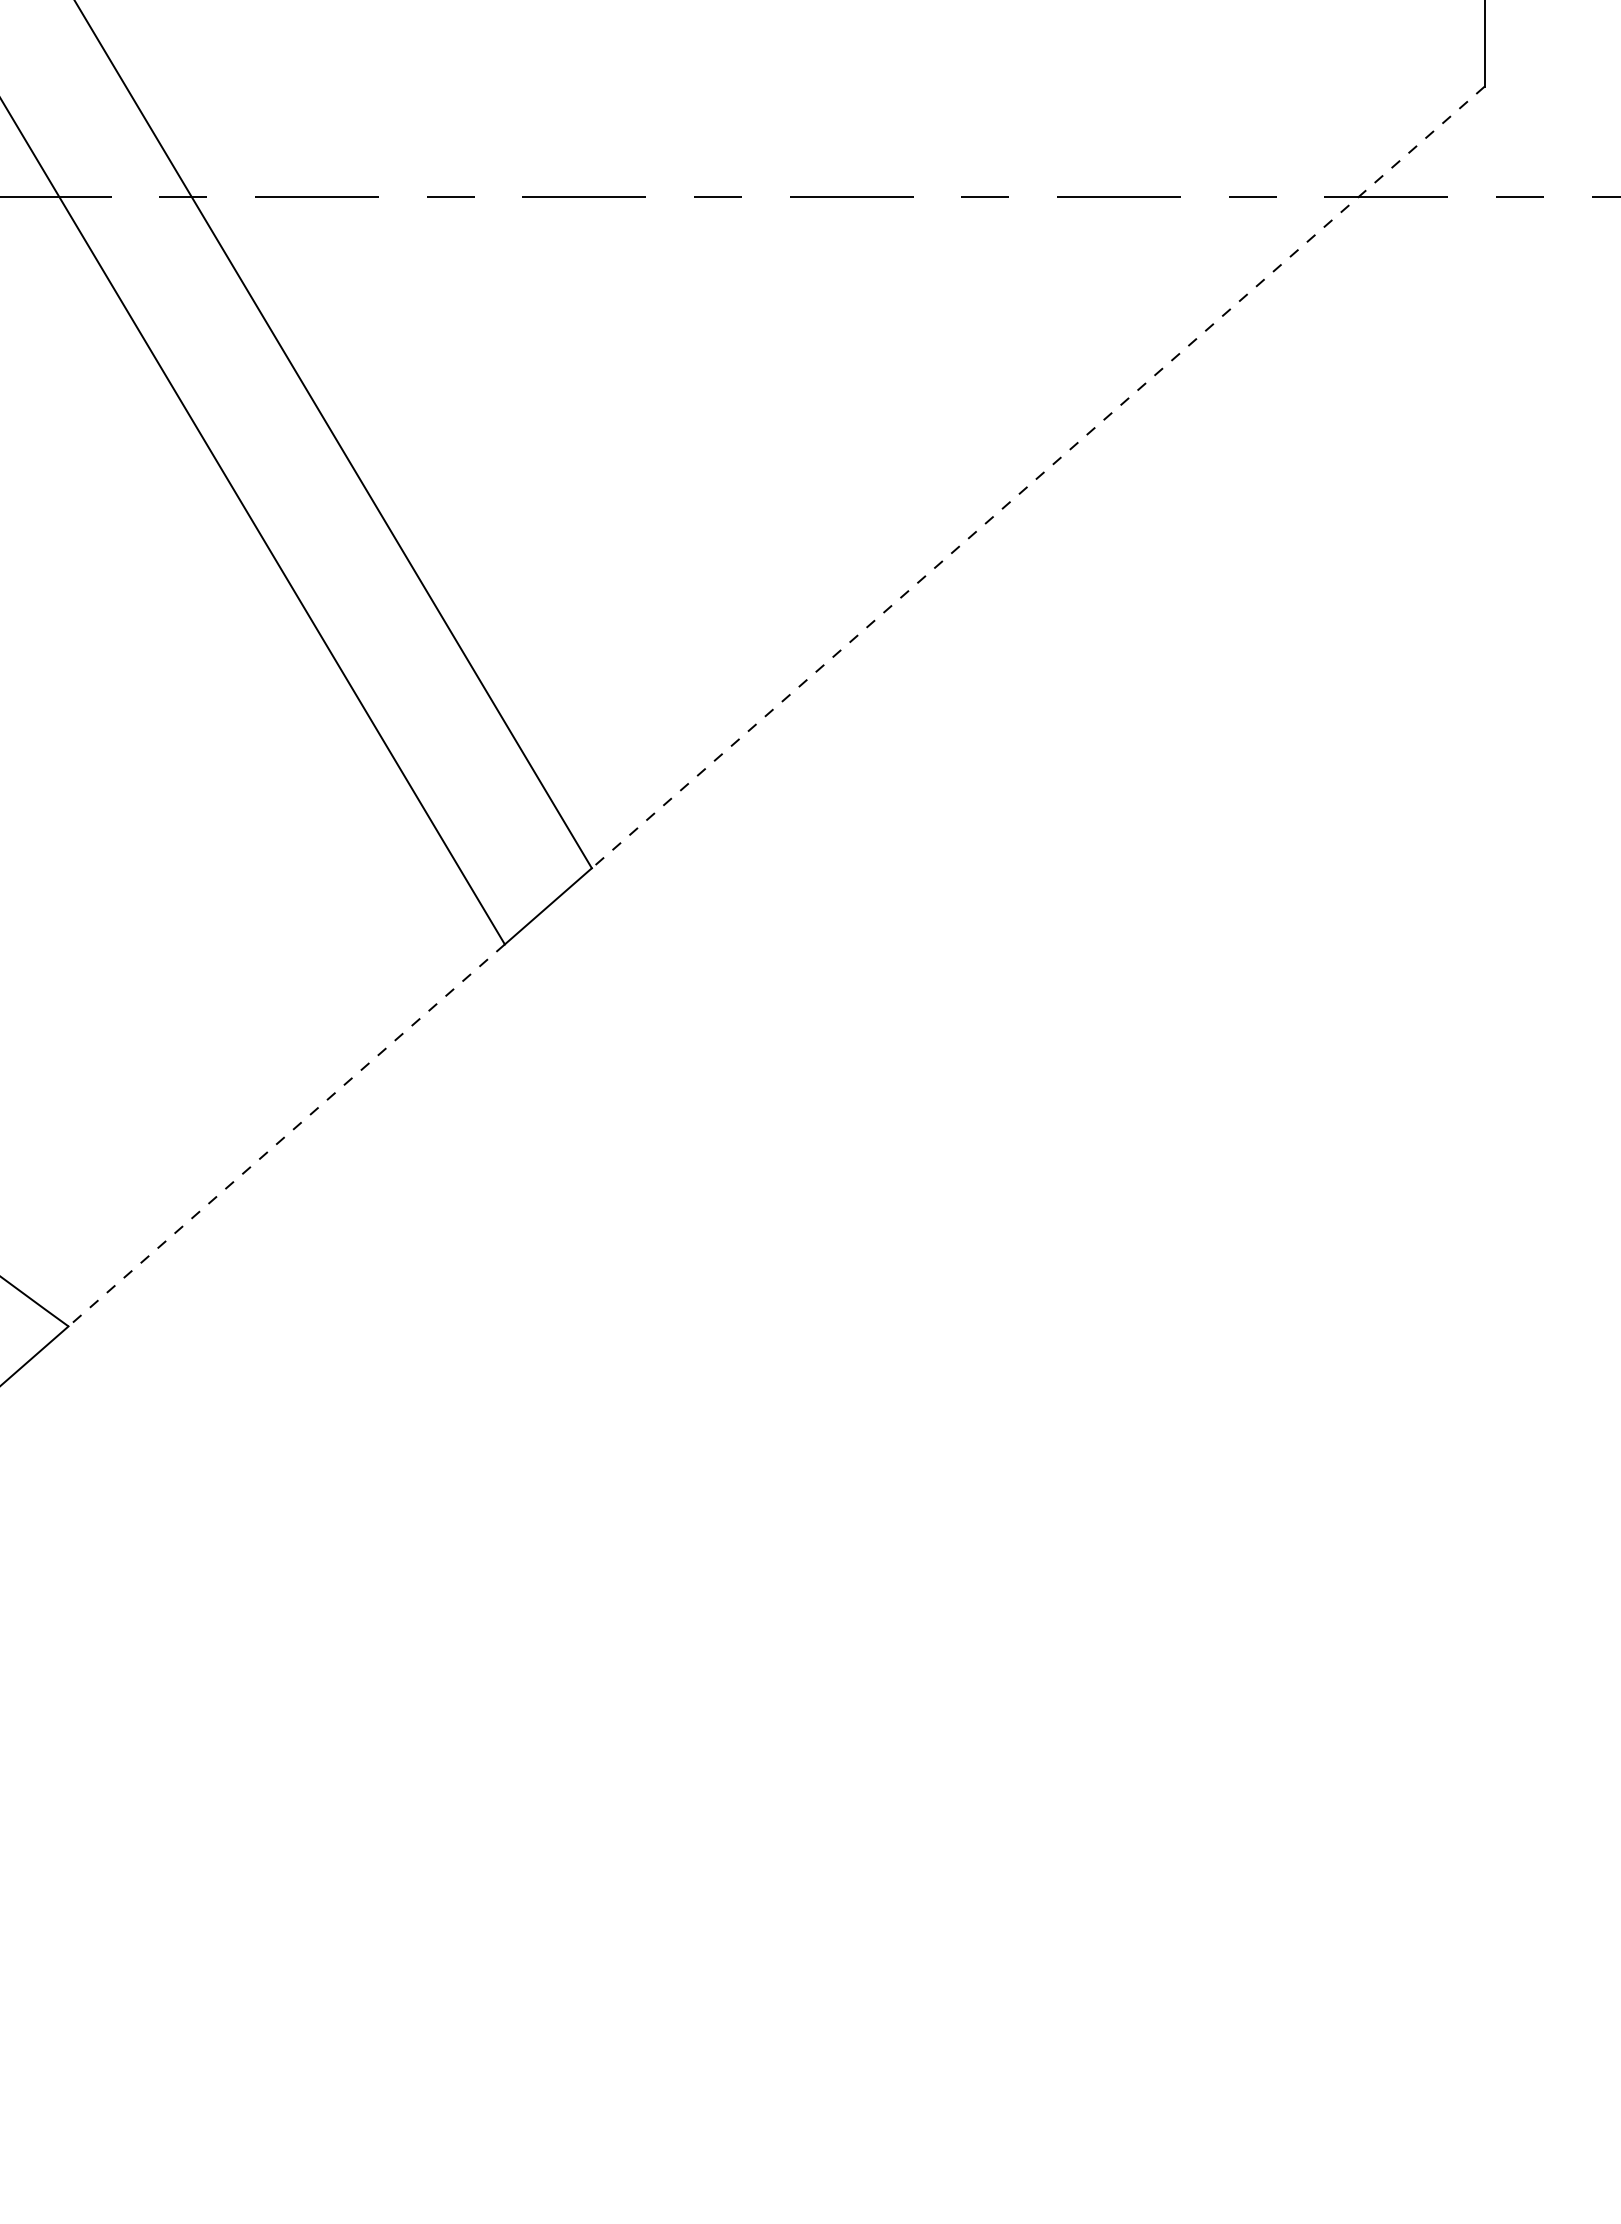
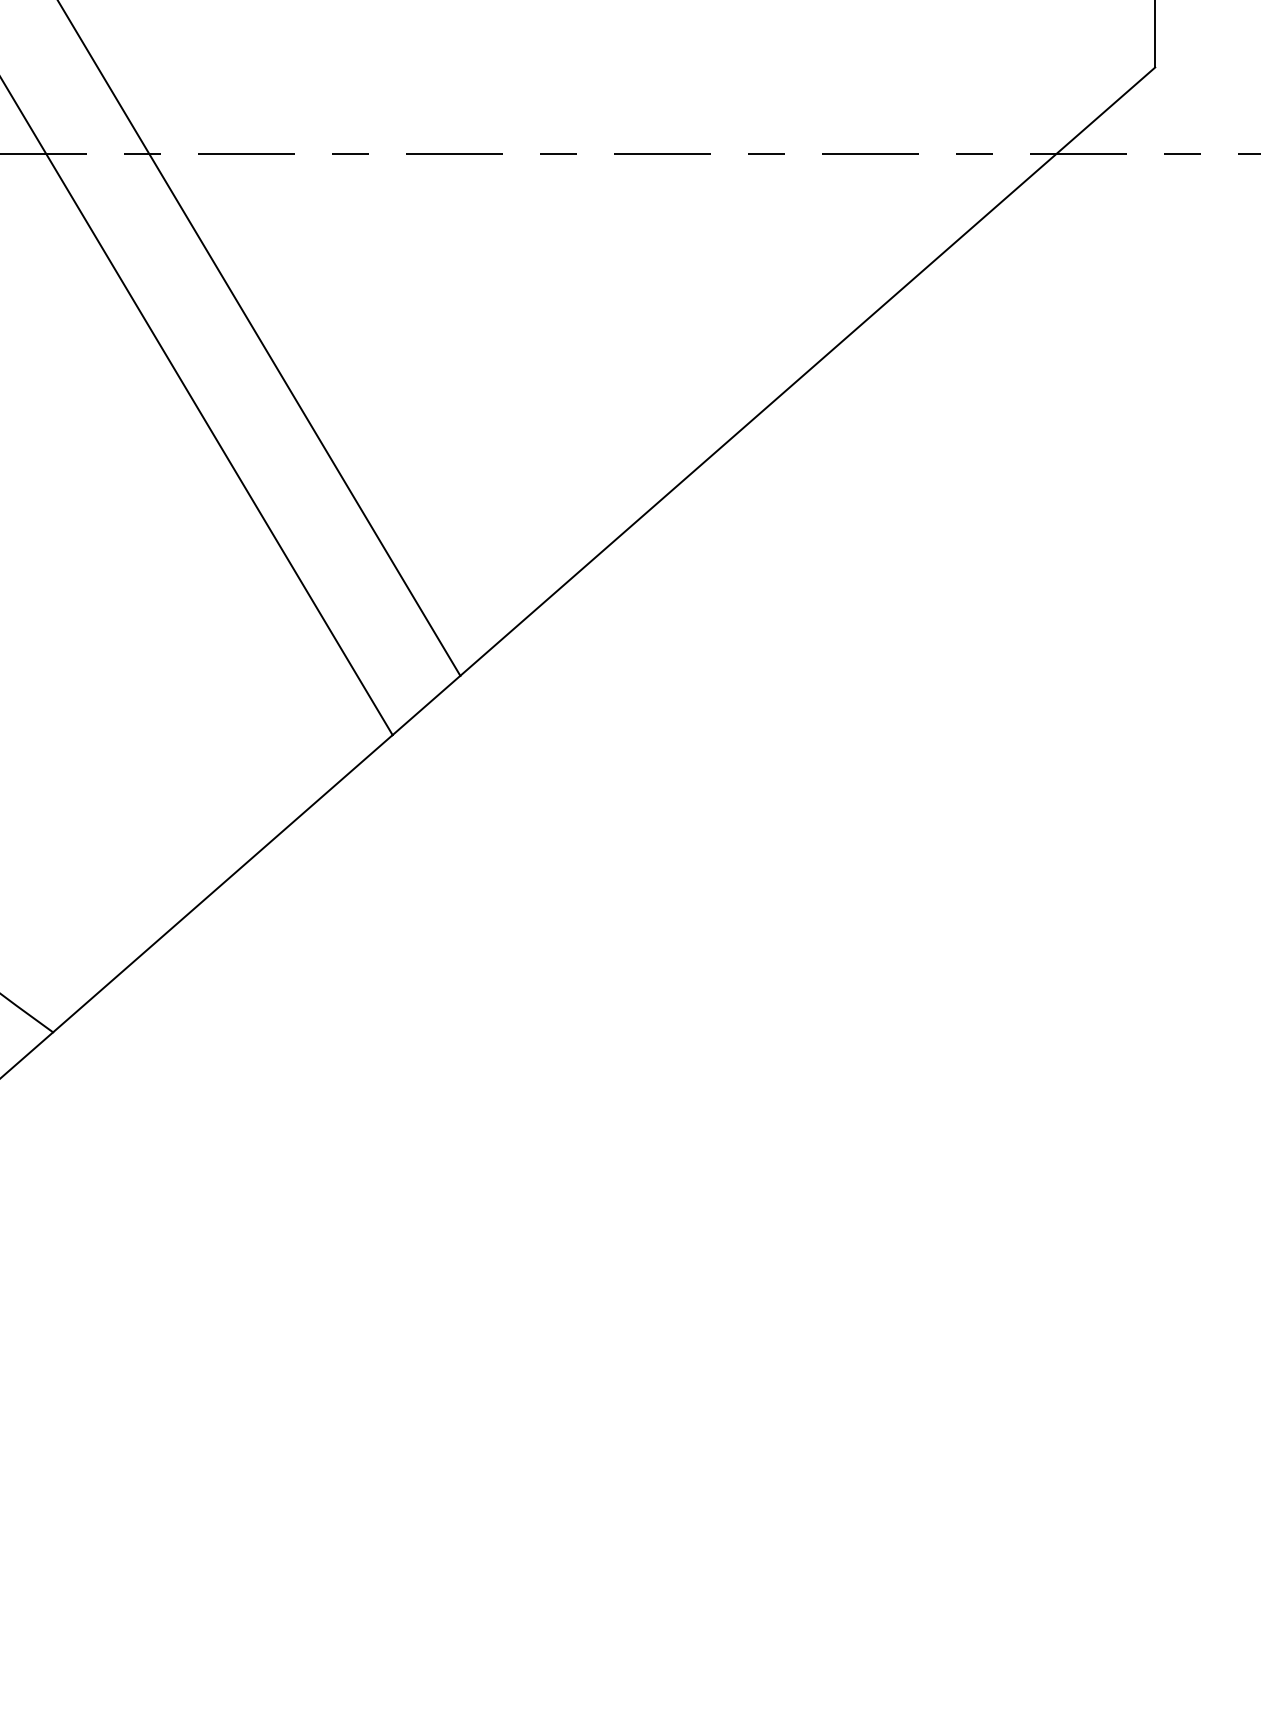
line: (1037, 477) -> (807, 371), dashed -> solid
line: (286, 1135) -> (222, 883), dashed -> solid

